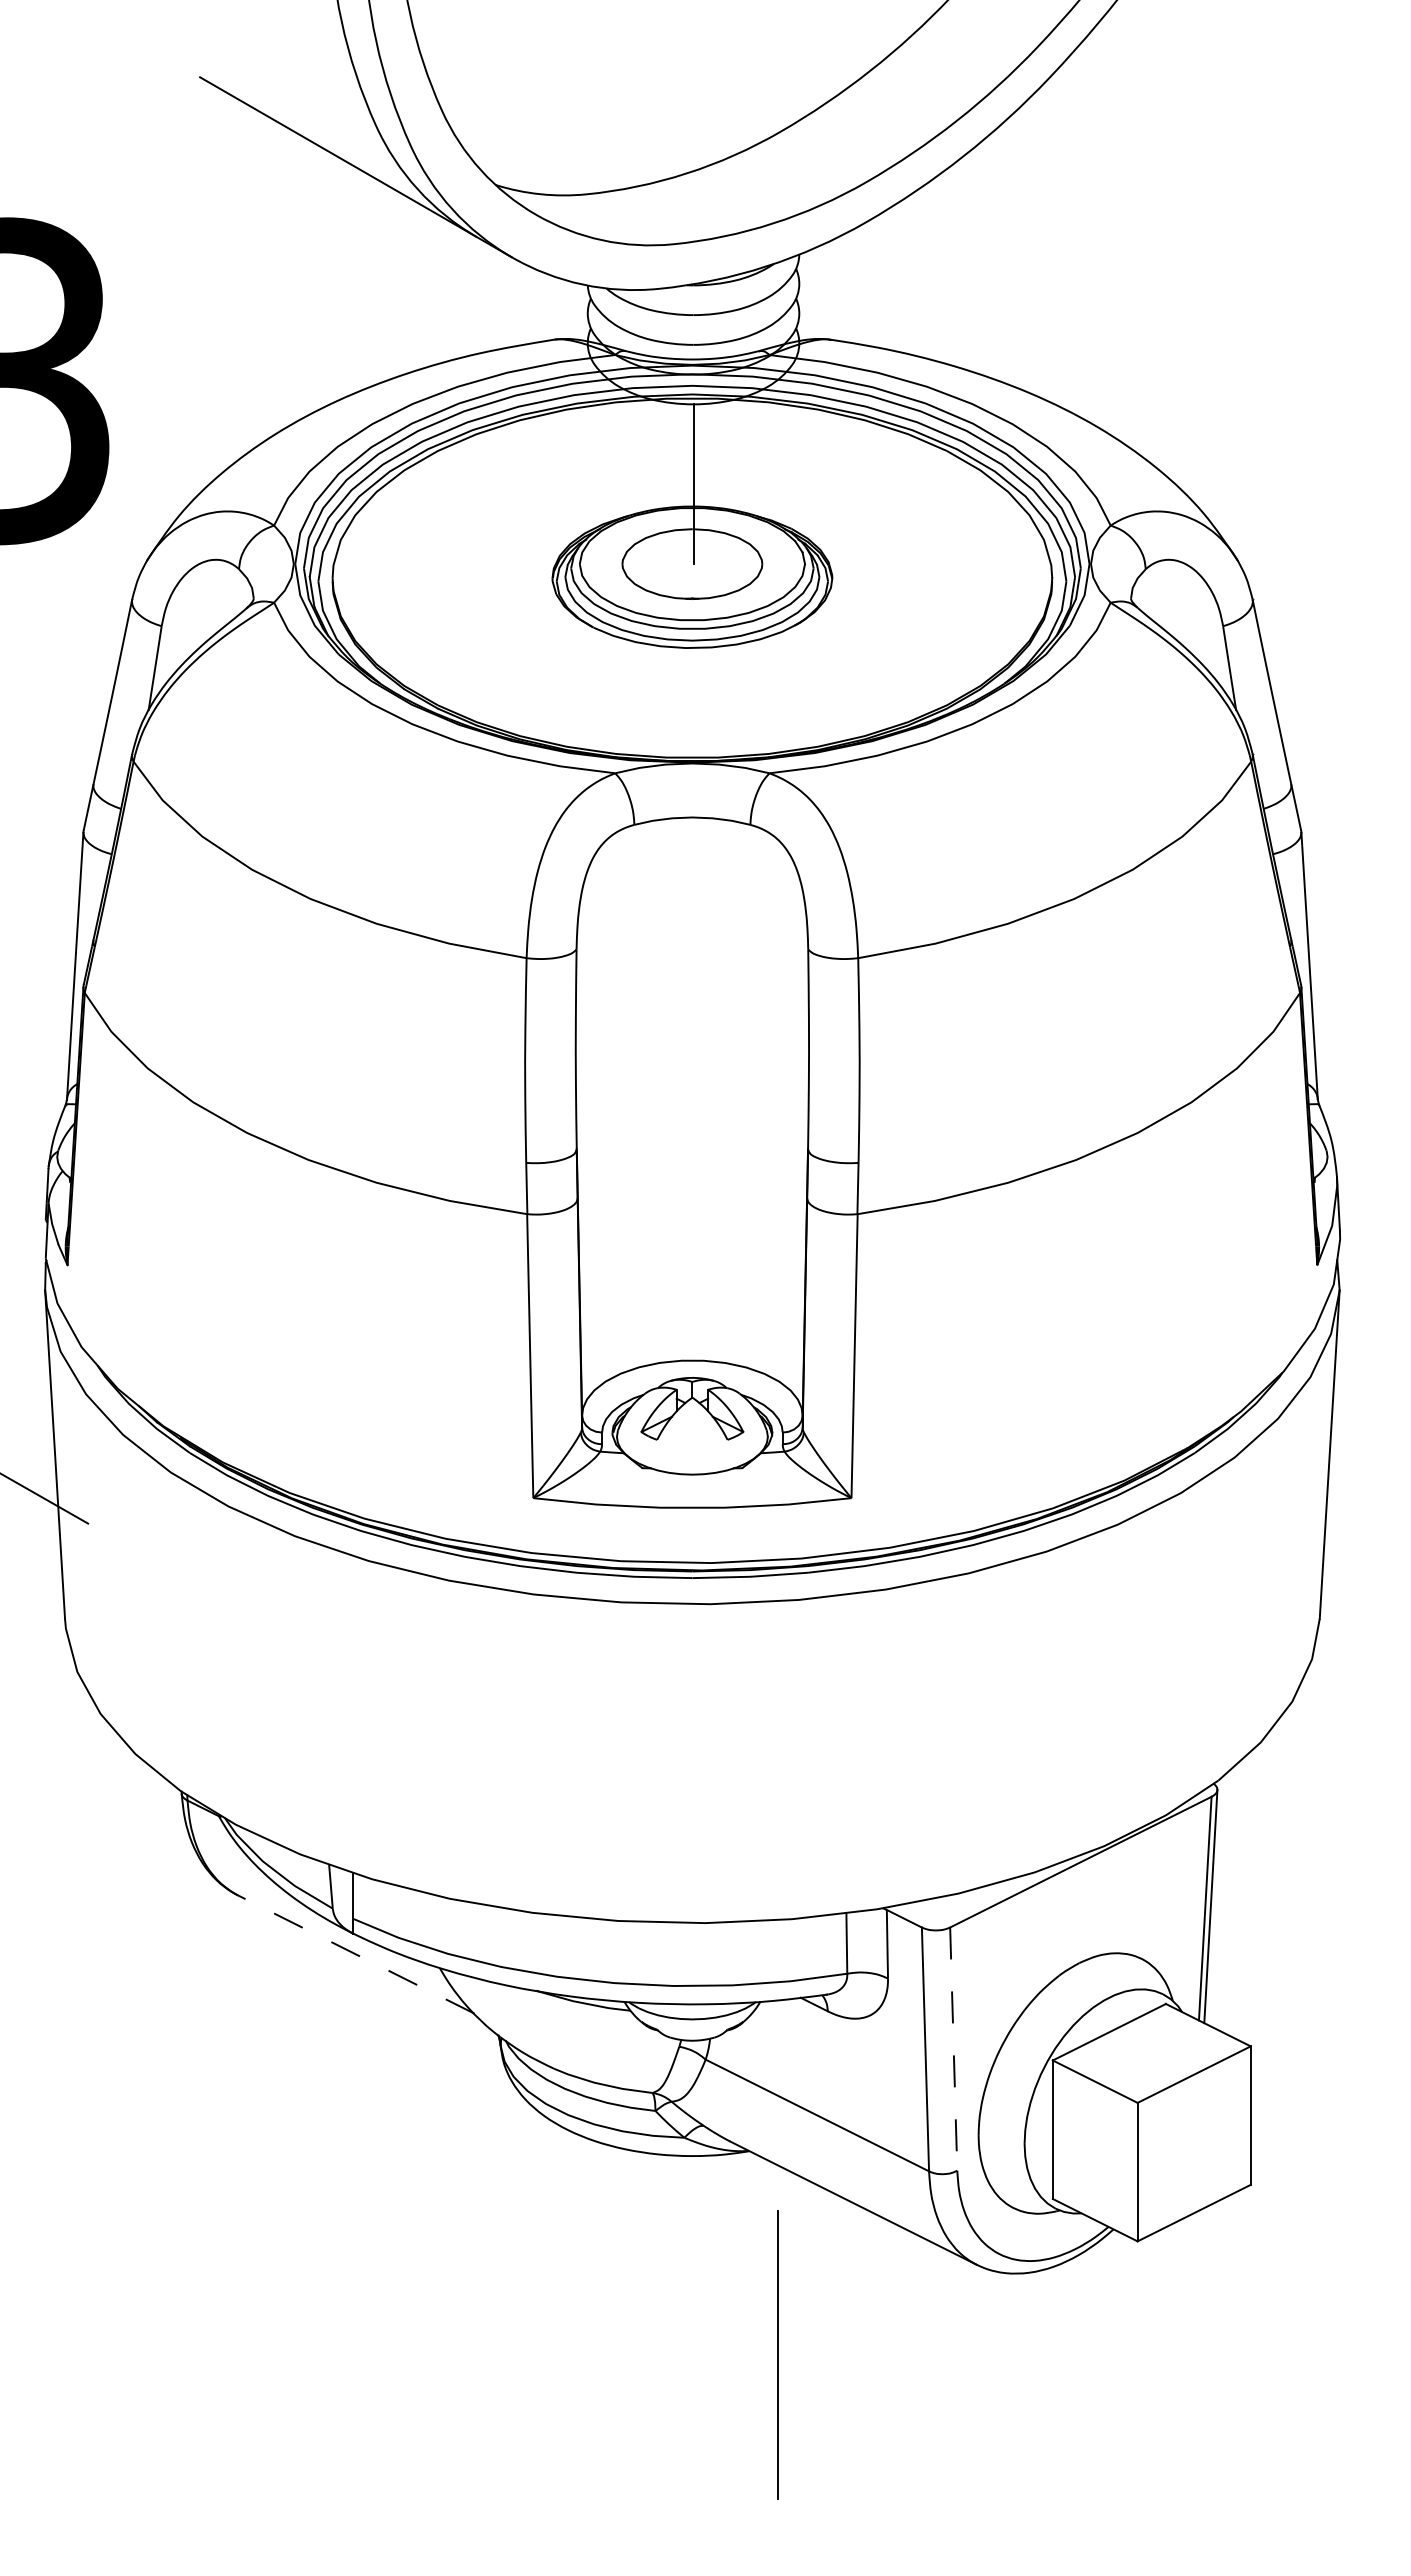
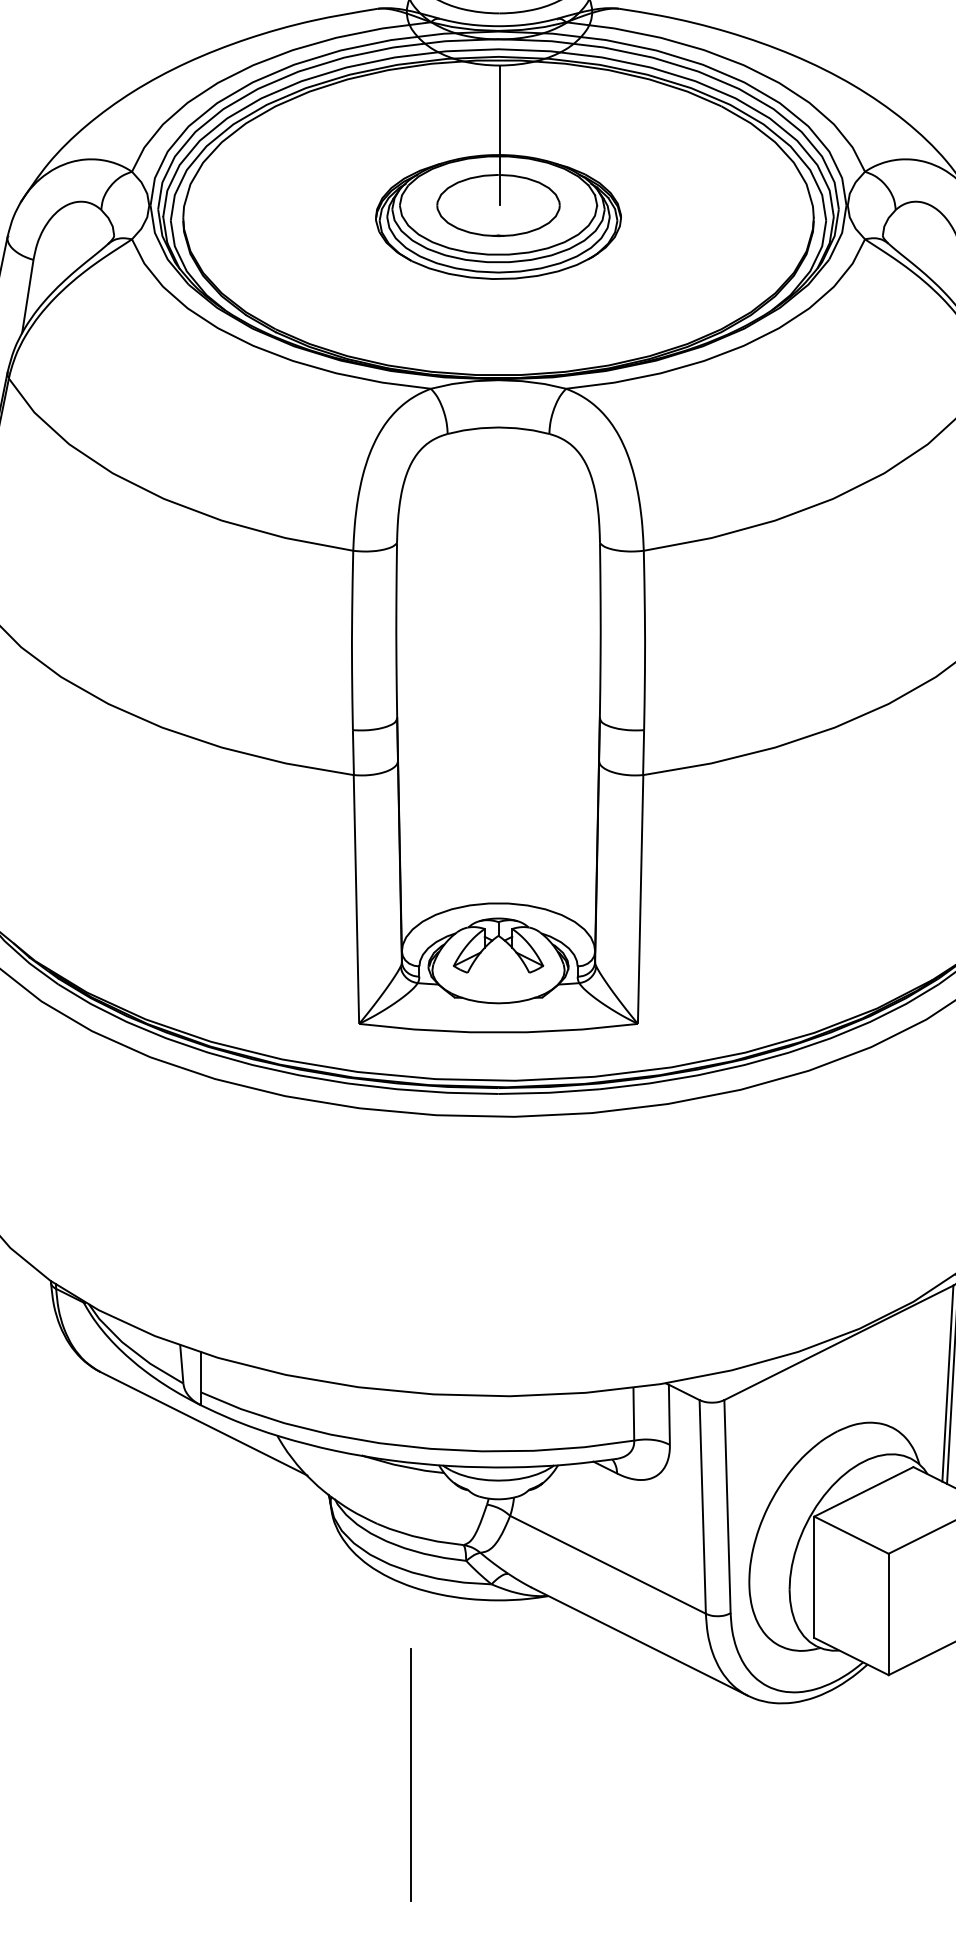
line: (355, 1954) -> (203, 1423), dashed -> solid
line: (953, 2049) -> (727, 1506), dashed -> solid
line: (777, 2354) -> (410, 1774), moved

